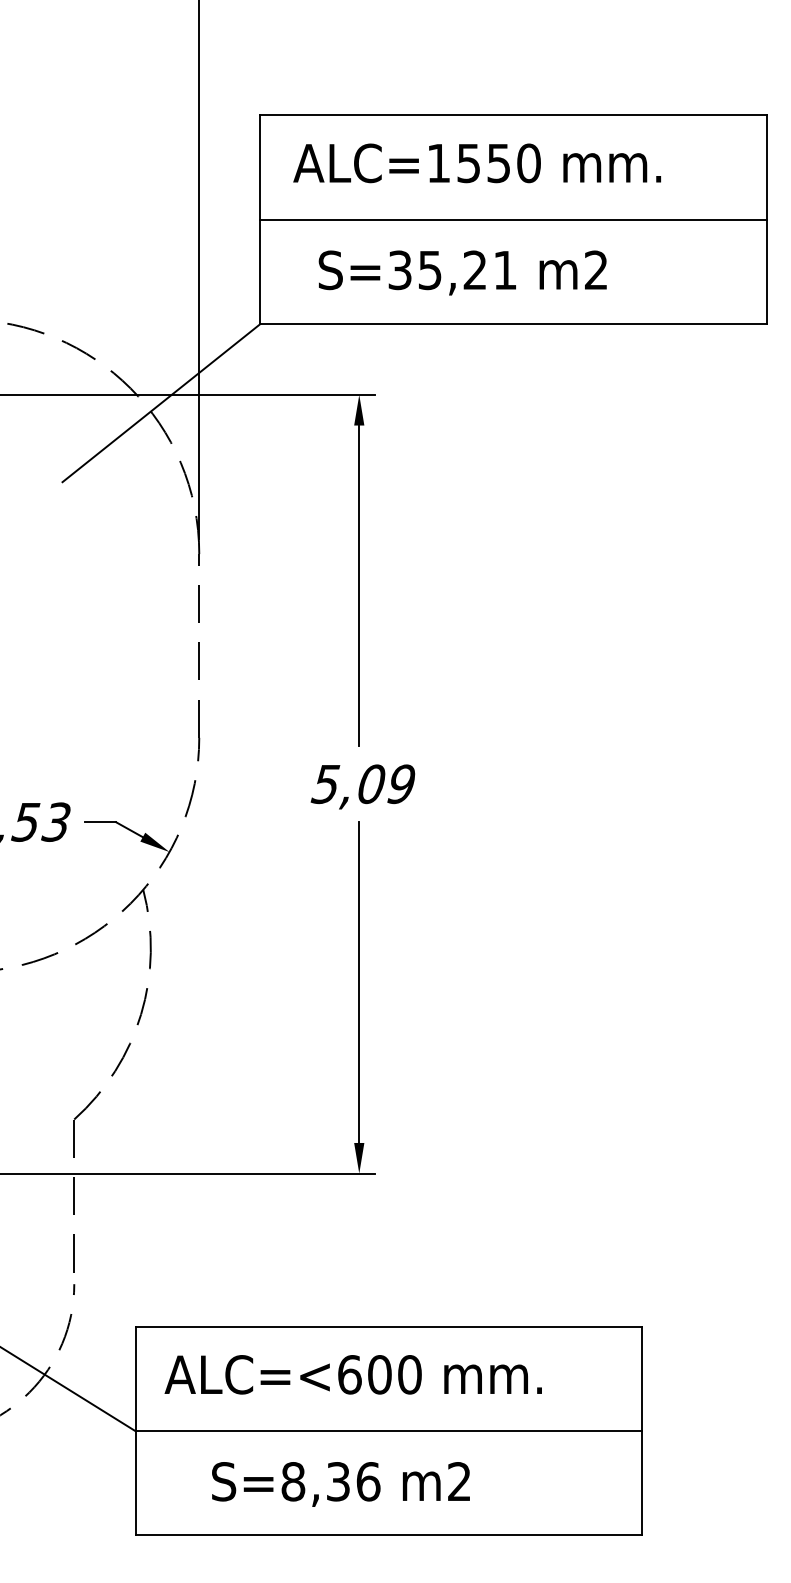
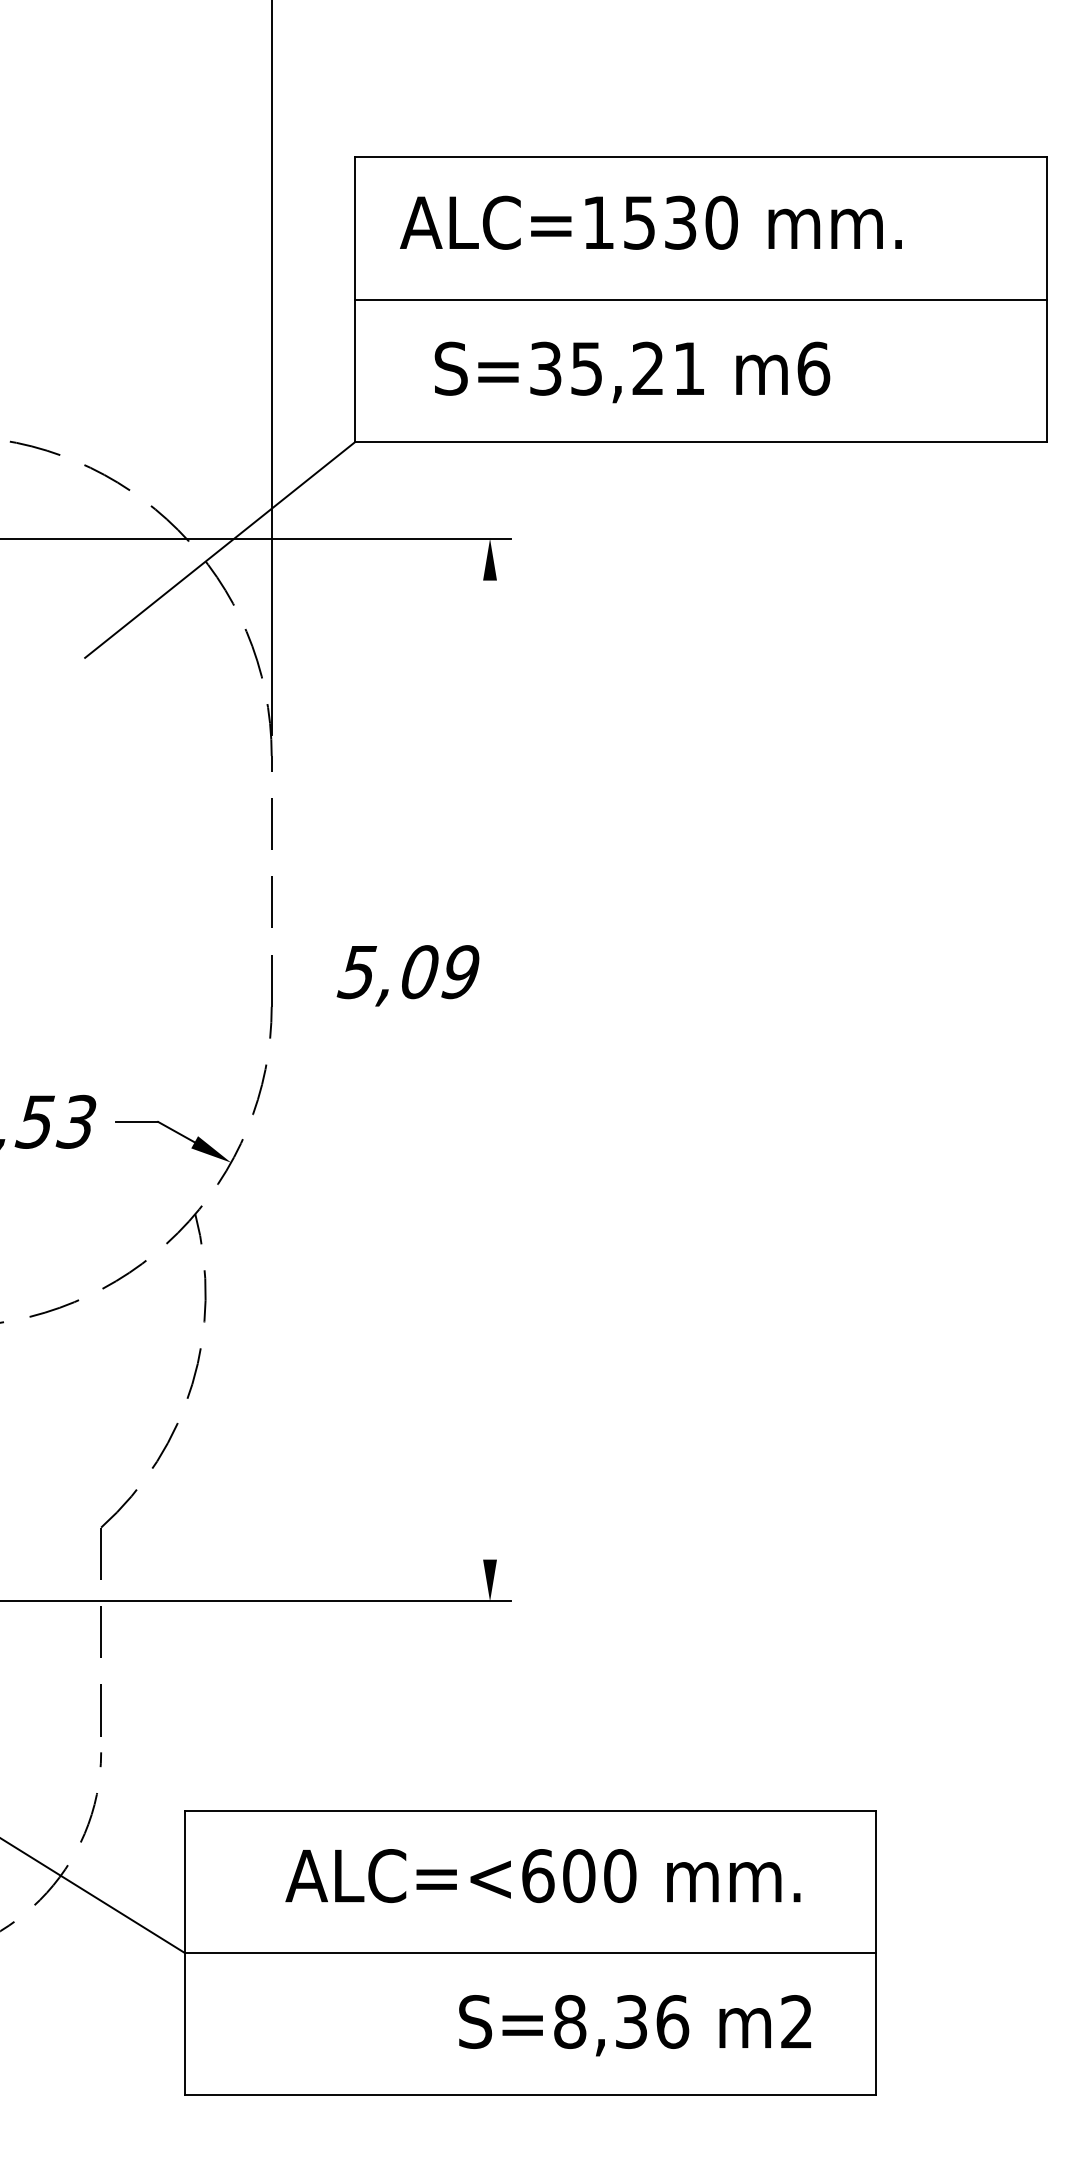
text: (498, 163) -> (680, 222), ALC=1550 -> ALC=1530
text: (596, 270) -> (813, 368), m2 -> m6
line: (359, 585) -> (490, 799), removed
text: (362, 786) -> (407, 975), moved
line: (359, 982) -> (490, 1340), removed
text: (352, 1375) -> (542, 1876), moved
text: (340, 1484) -> (634, 2025), moved

